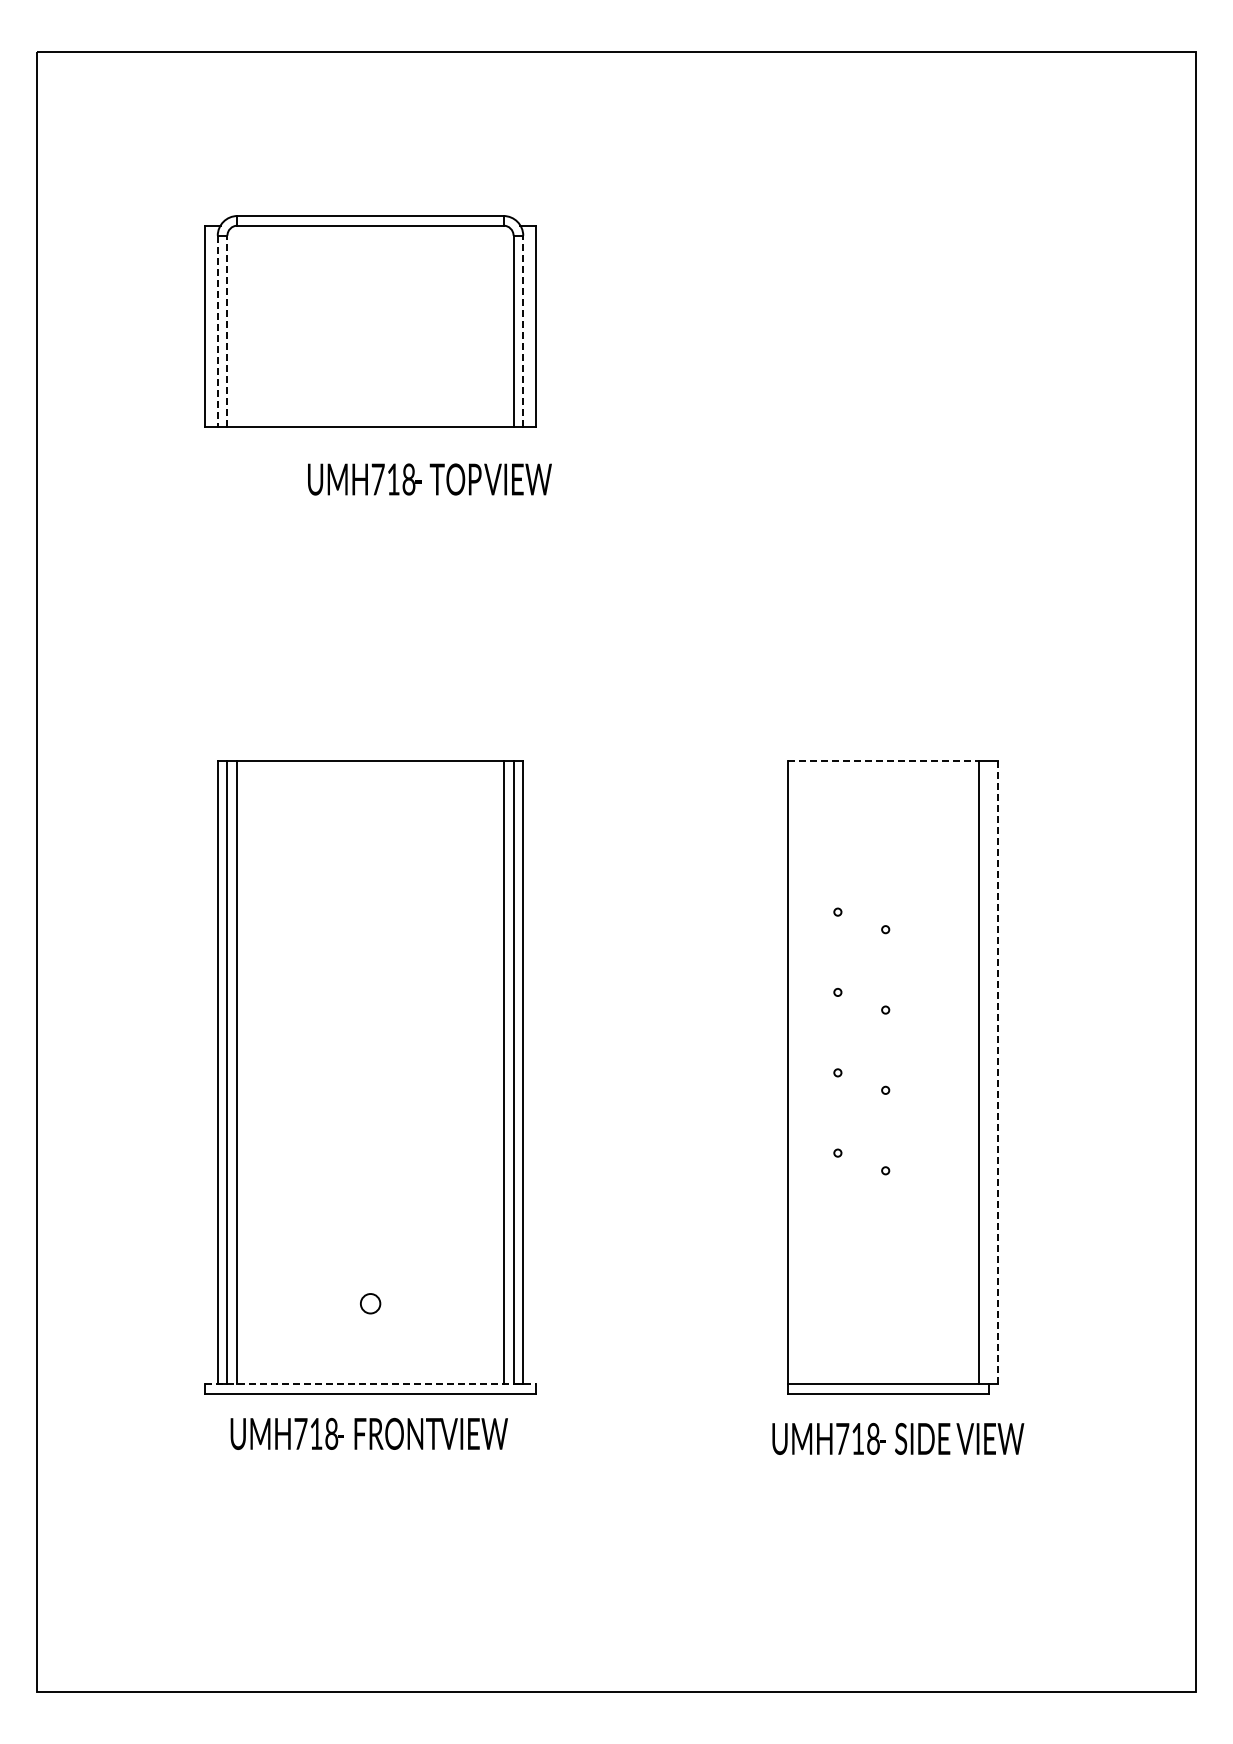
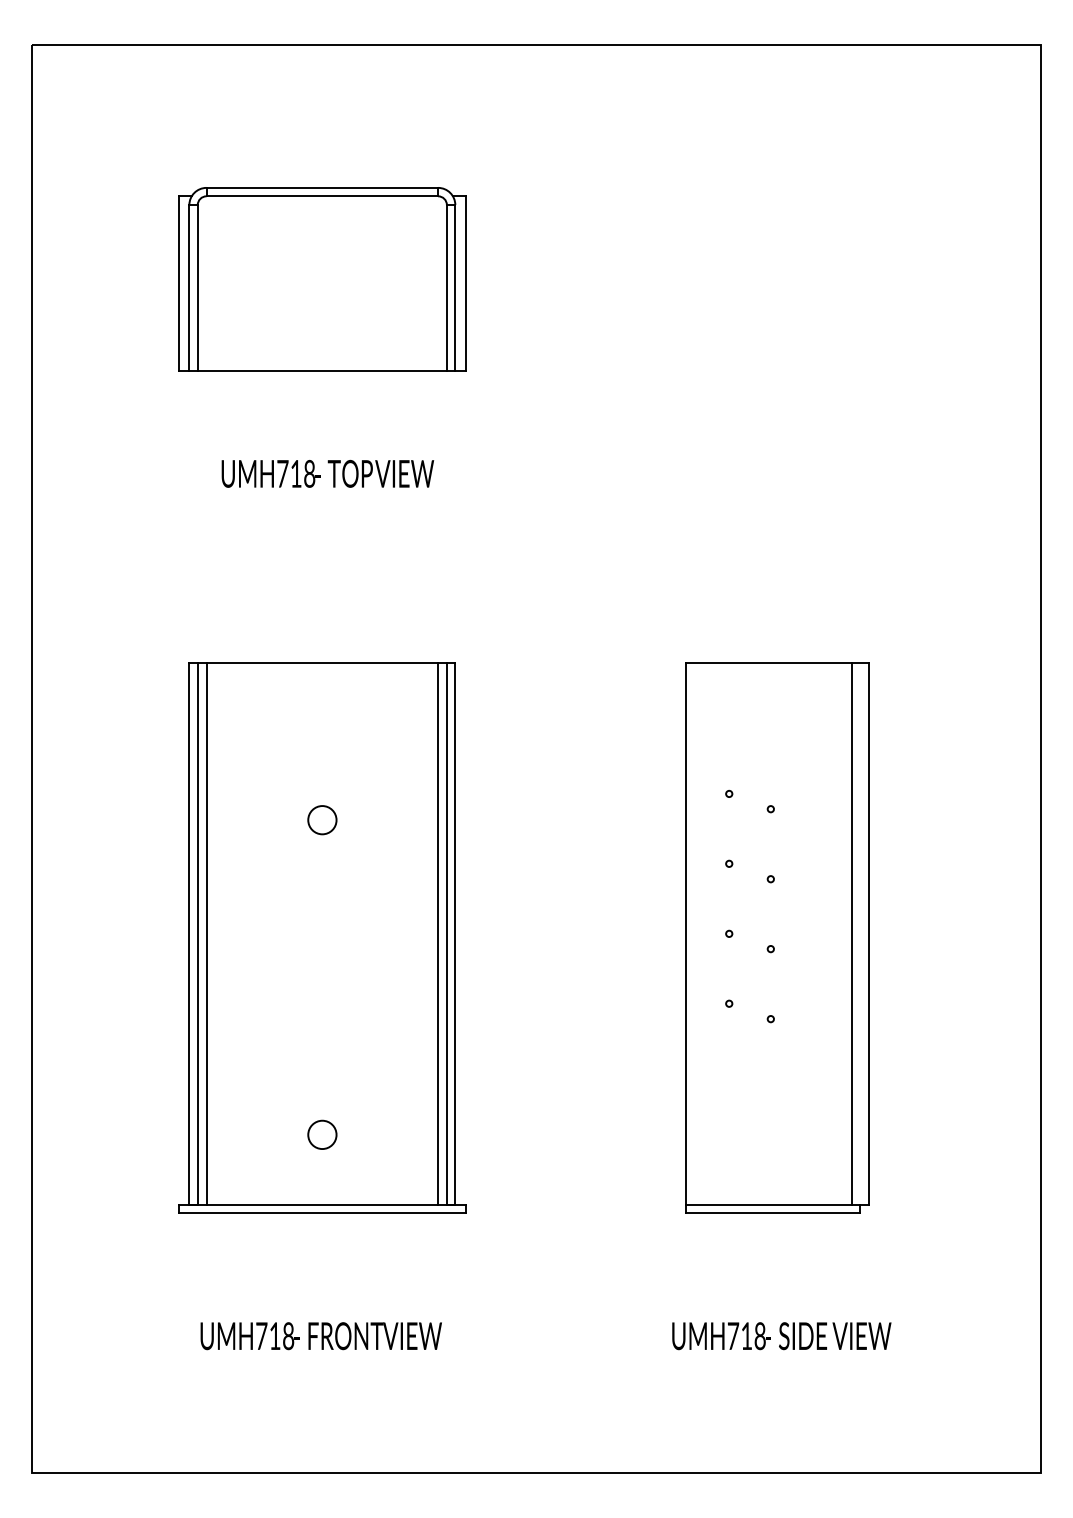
line: (227, 330) -> (197, 287), dashed -> solid
line: (523, 330) -> (455, 287), dashed -> solid
line: (217, 331) -> (189, 288), dashed -> solid
text: (429, 479) -> (327, 473), moved
line: (883, 761) -> (768, 662), dashed -> solid
circle: (370, 942) -> (322, 820), added
line: (998, 1072) -> (869, 933), dashed -> solid
circle: (370, 1303) -> (322, 1134), size x1.67
line: (371, 1384) -> (323, 1205), dashed -> solid
text: (368, 1433) -> (320, 1335), moved
text: (898, 1438) -> (782, 1335), moved

